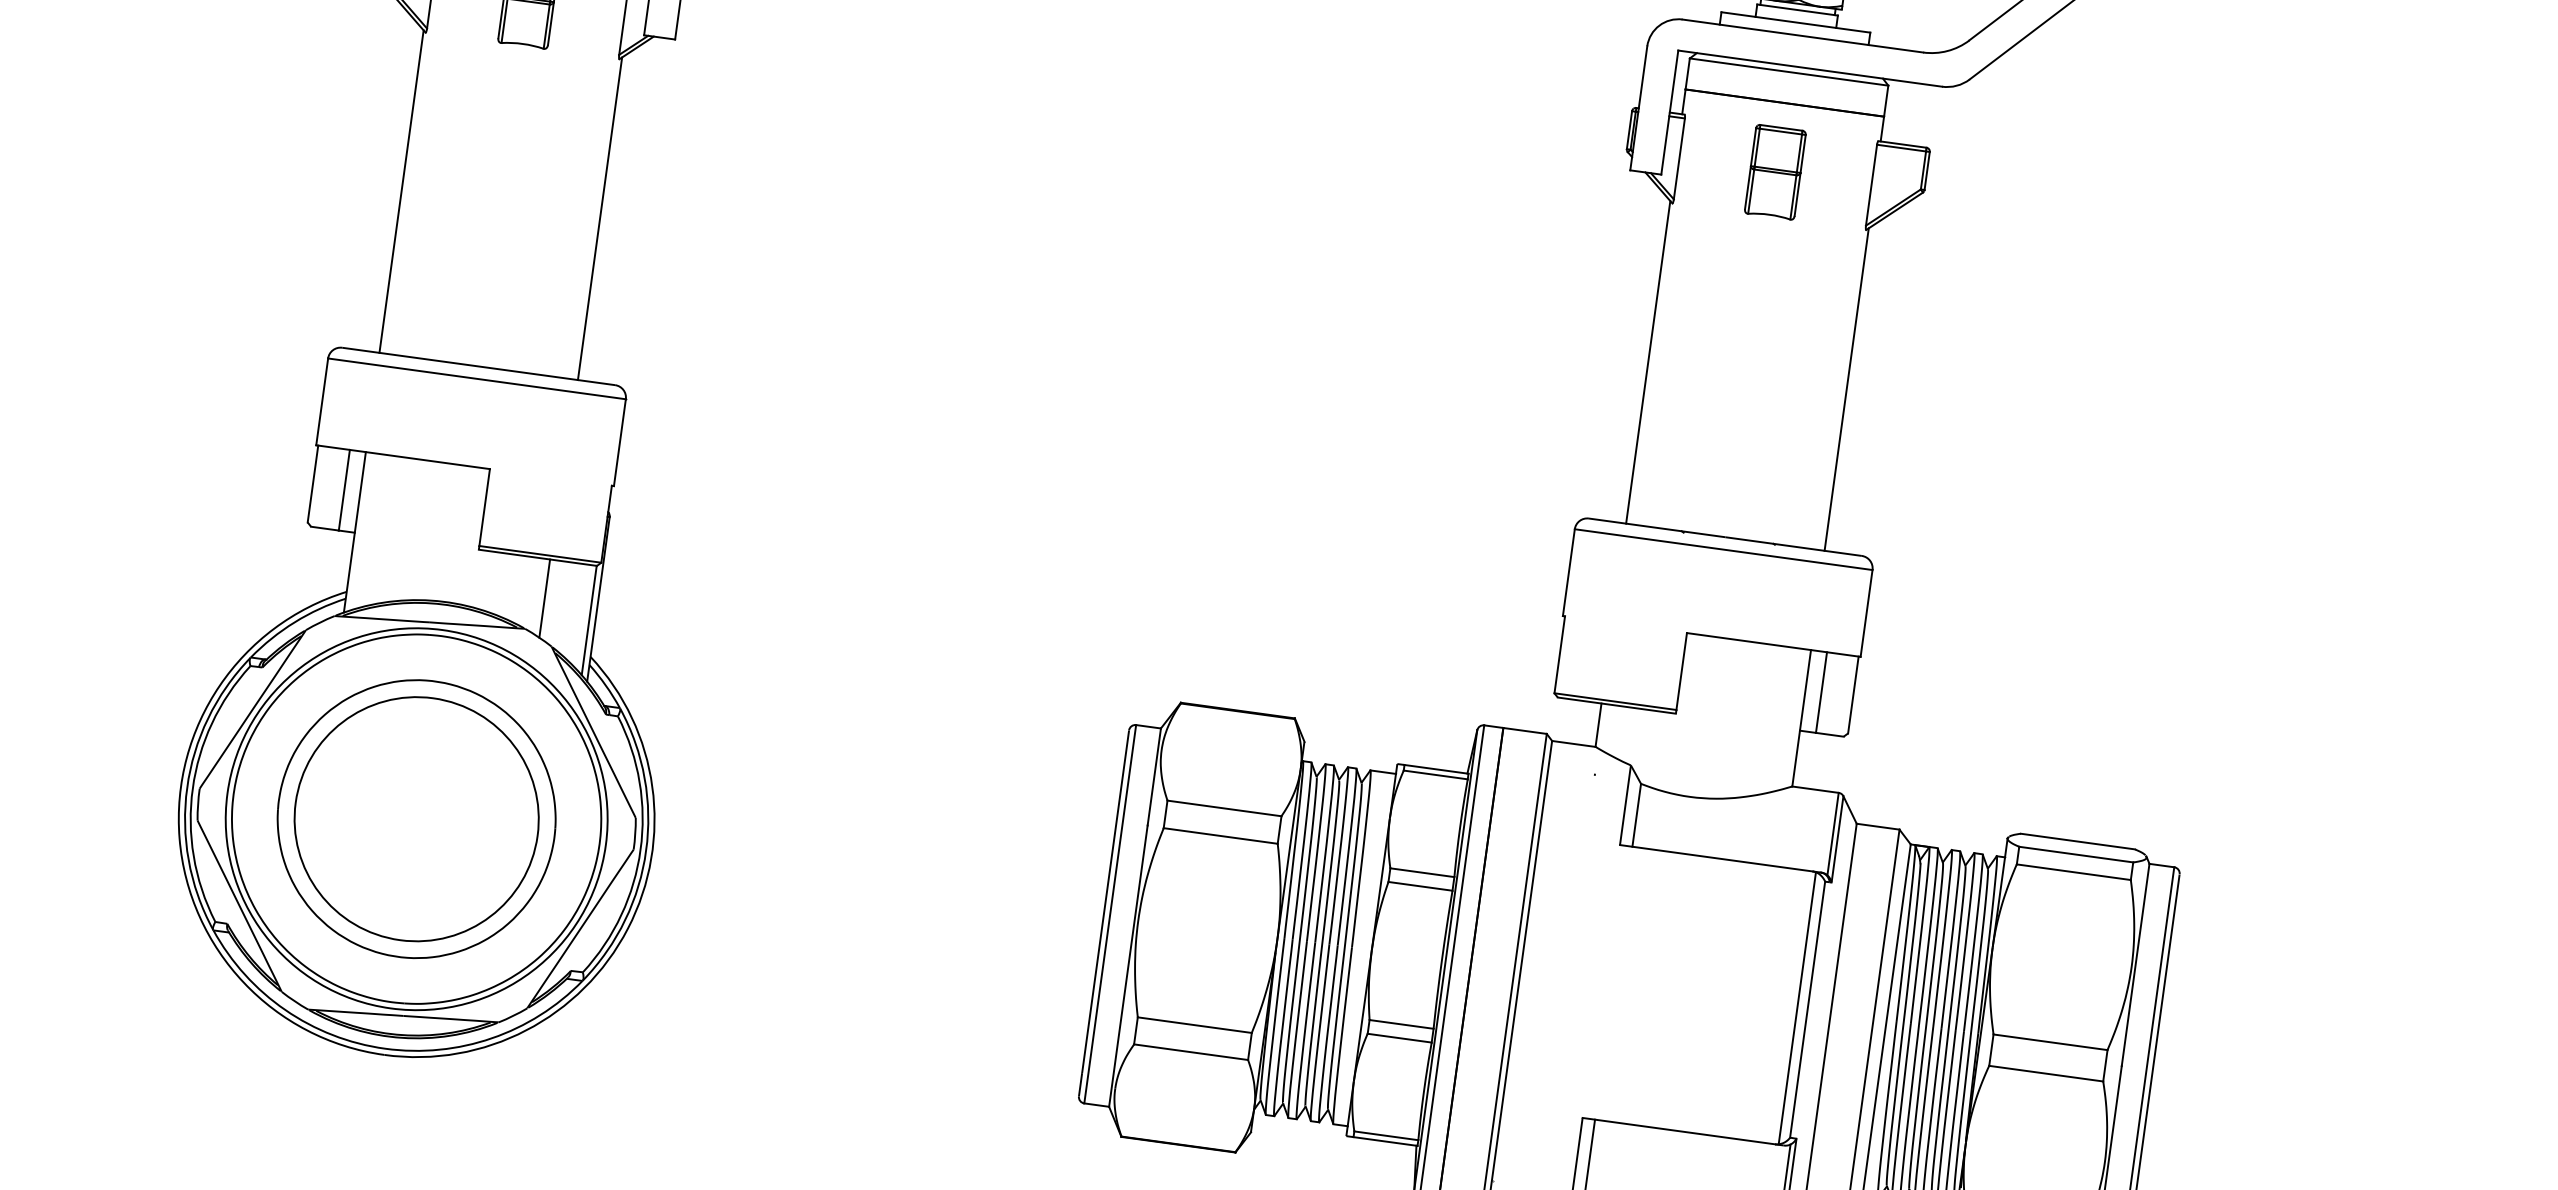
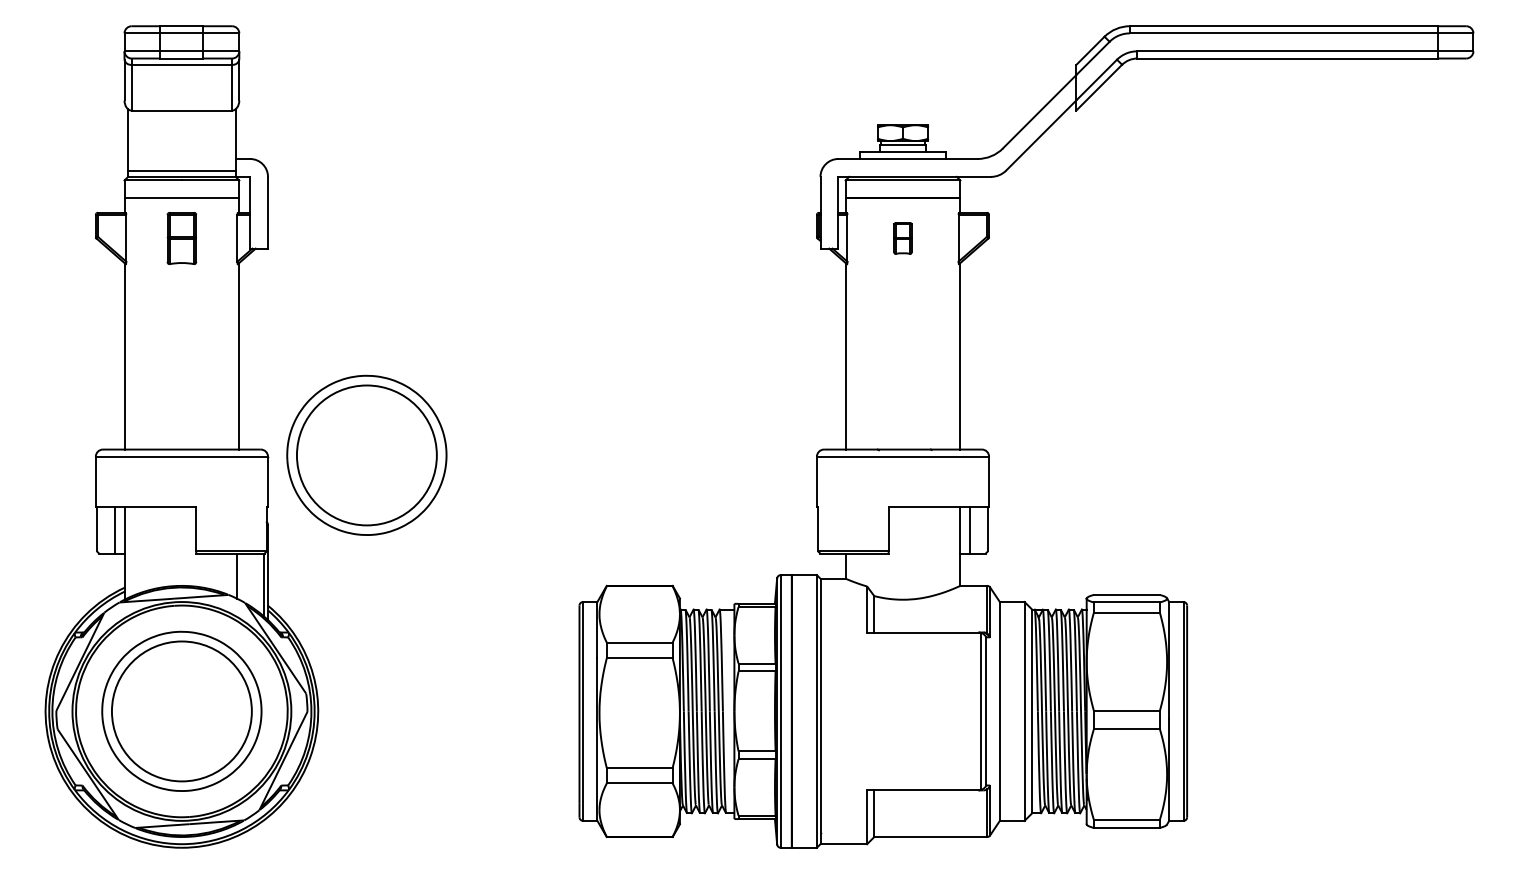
part: (1774, 172) -> (902, 238), size x0.6
part: (796, 418) -> (366, 454), added

